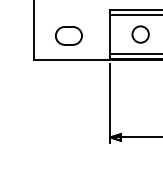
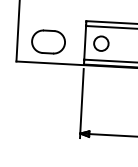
circle: (140, 34) -> (101, 43), moved
part: (68, 35) -> (48, 41), size x1.43

